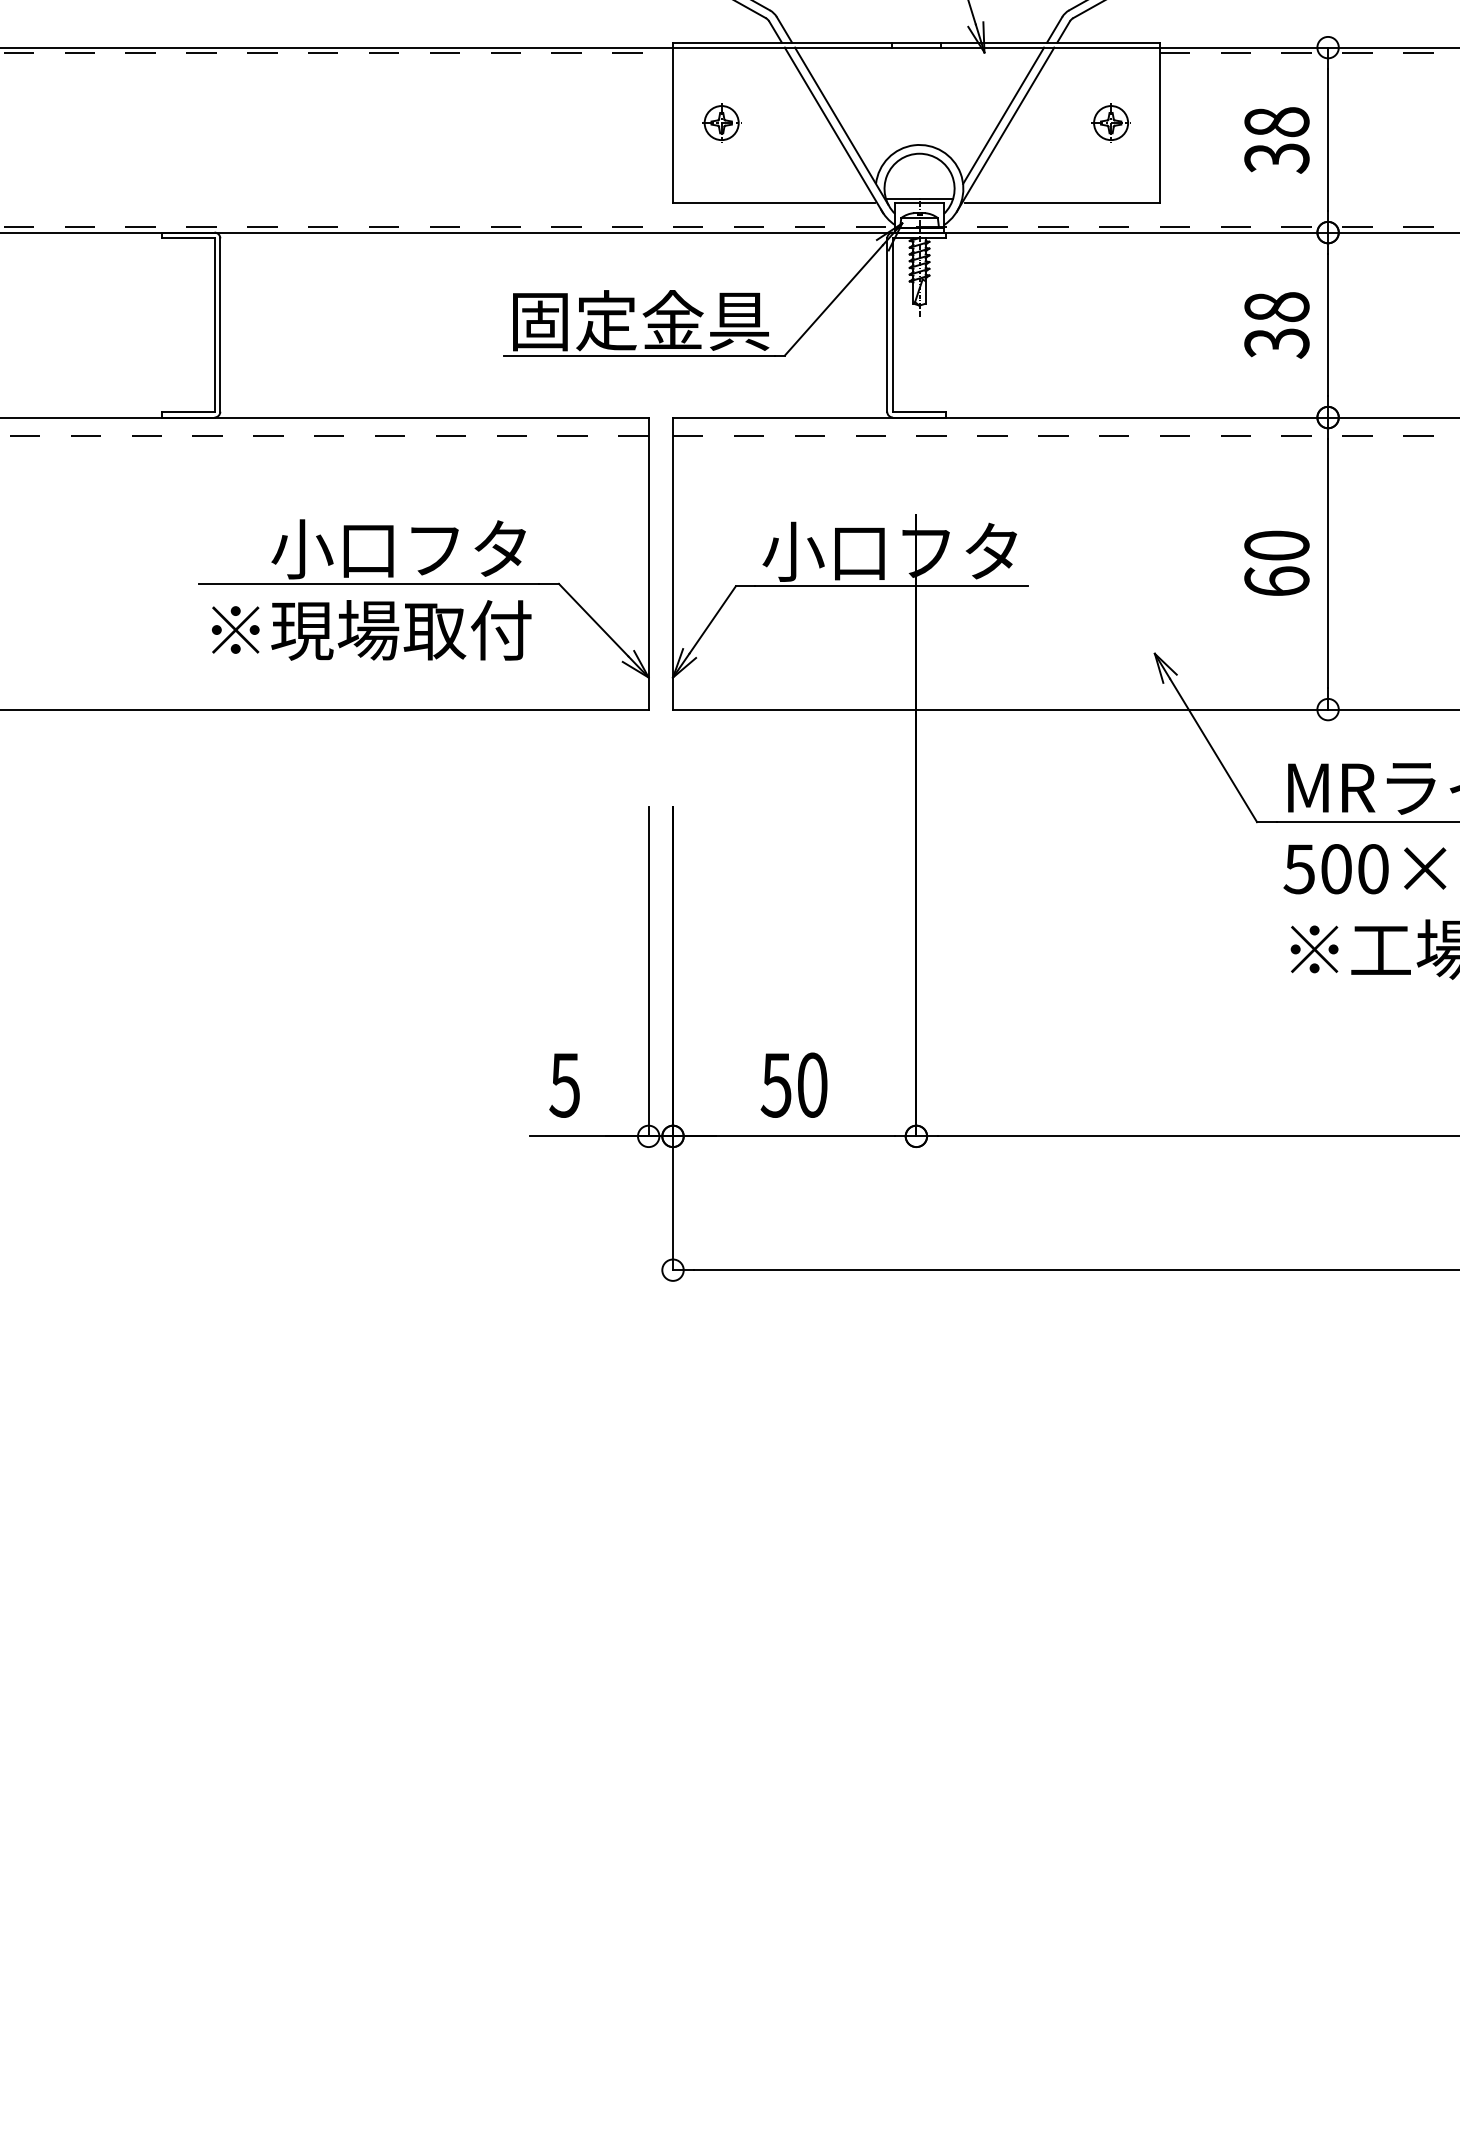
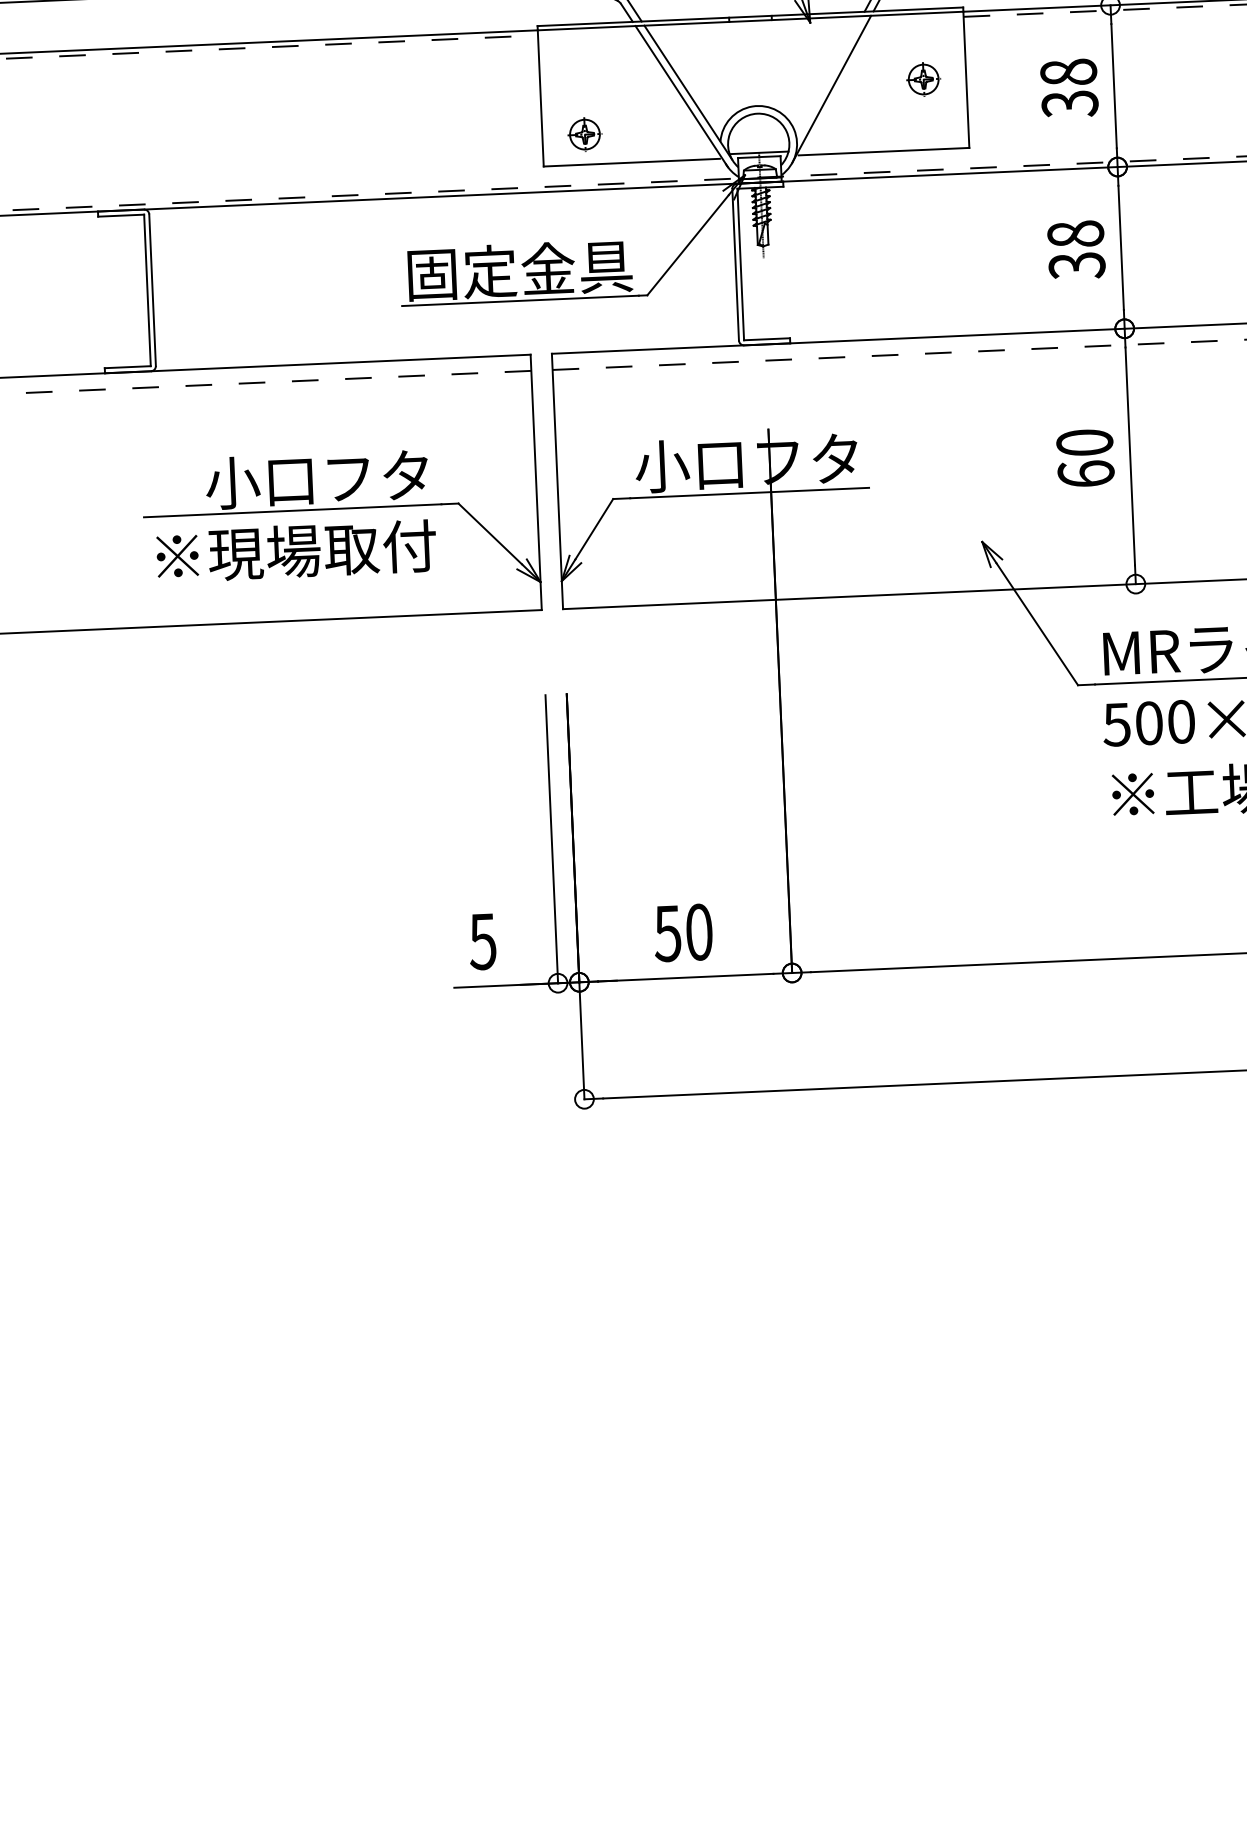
line: (1003, 115) -> (829, 77), removed
part: (721, 122) -> (584, 134), moved

